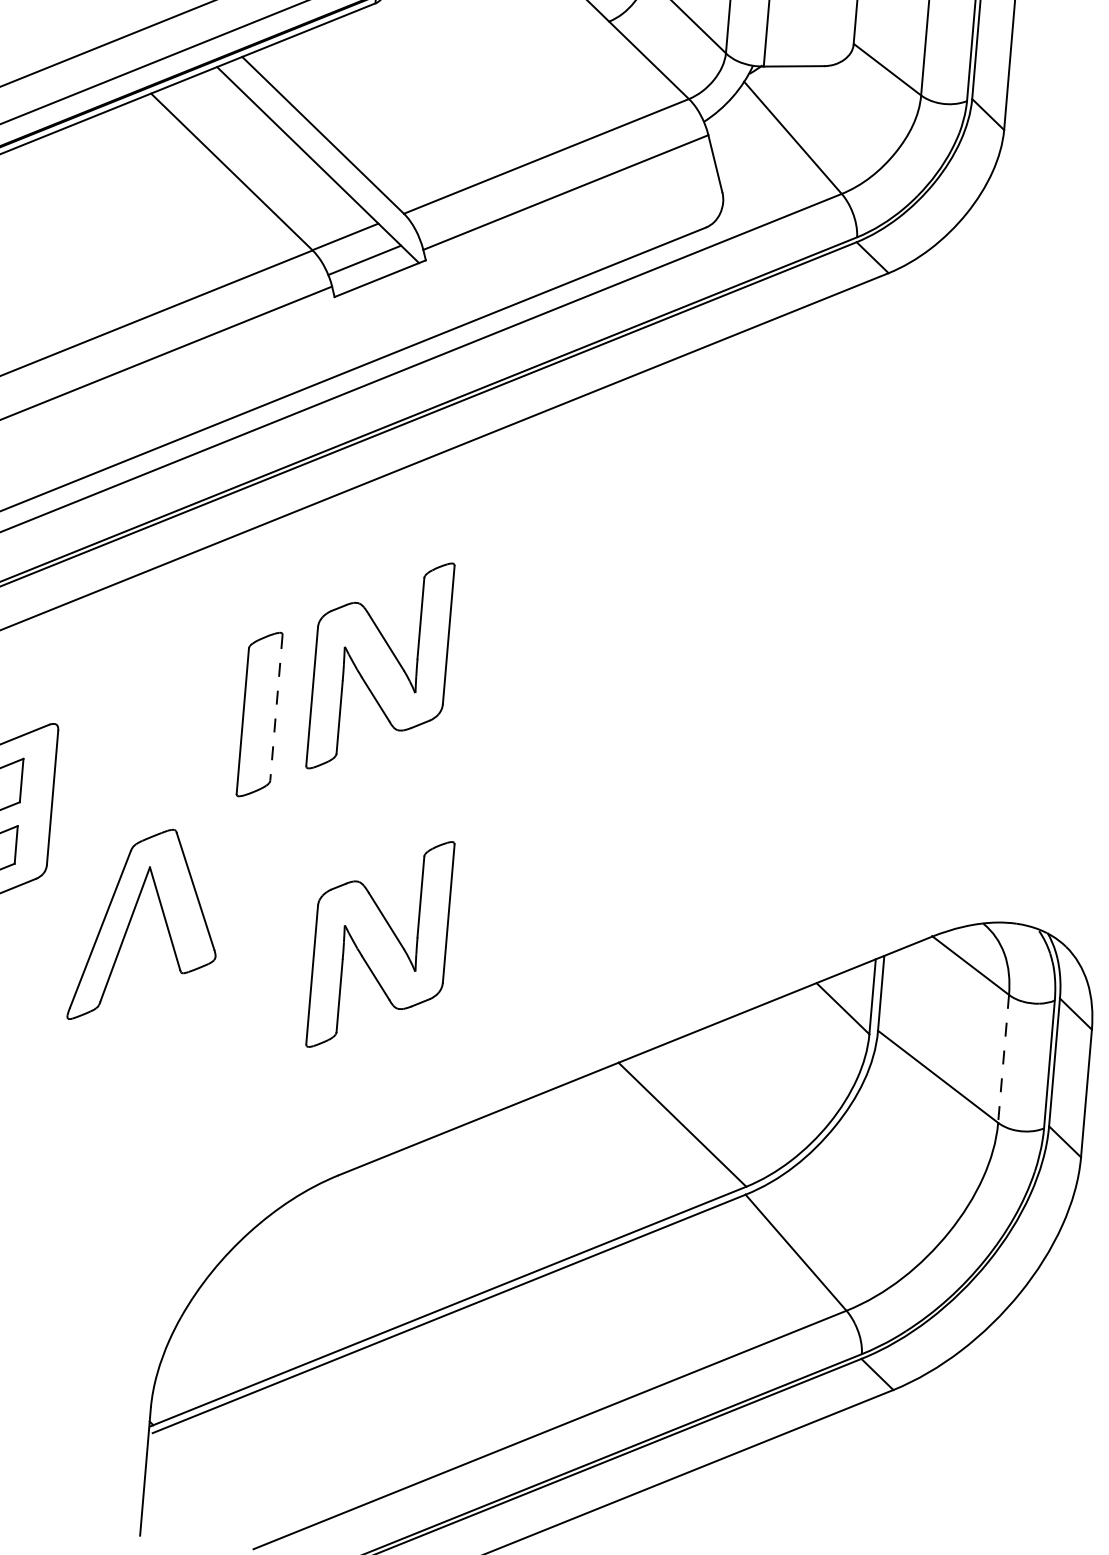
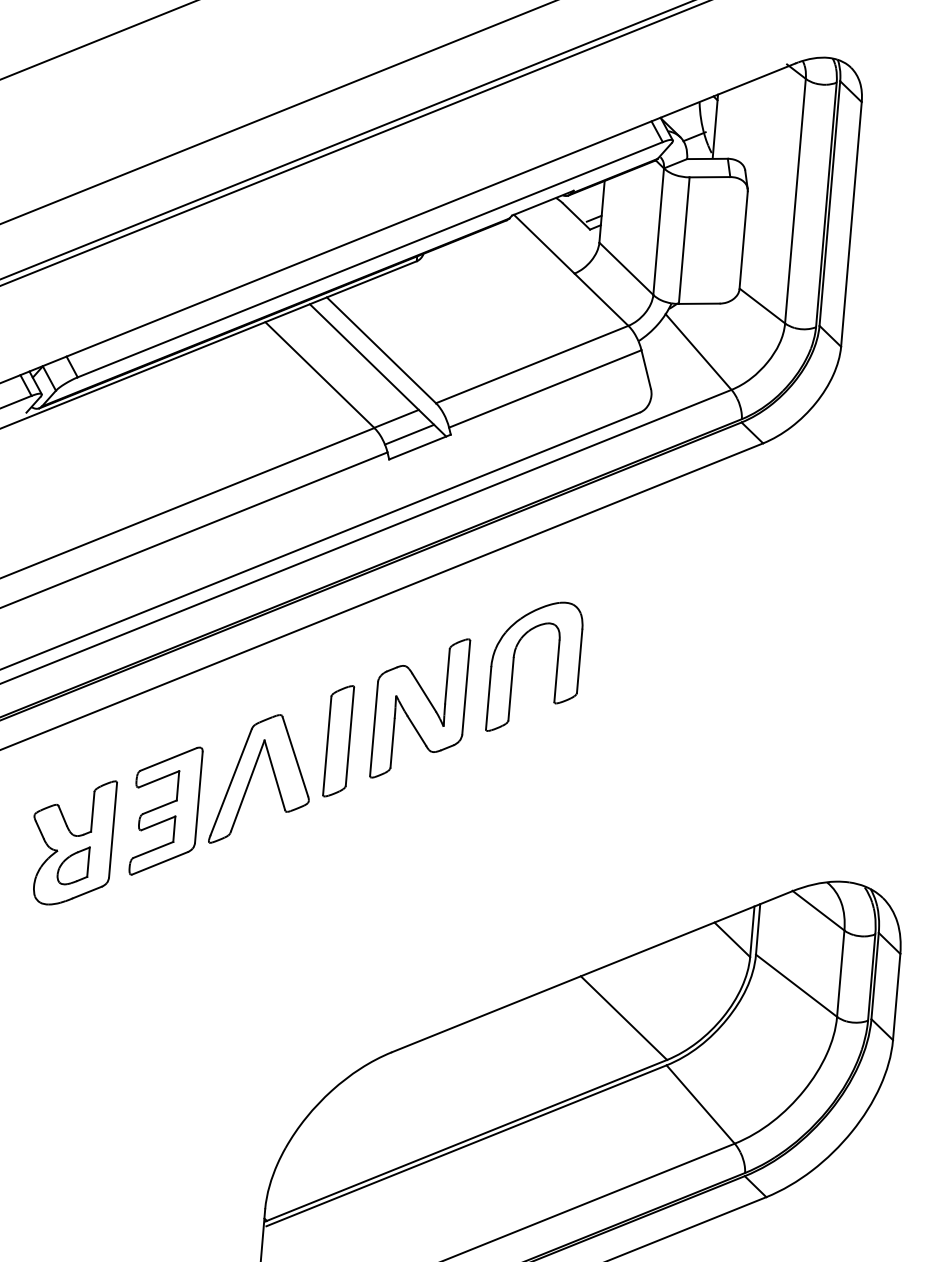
part: (520, 600) -> (514, 664), added
line: (275, 708) -> (349, 737), dashed -> solid
part: (132, 920) -> (252, 776), moved
part: (380, 944) -> (420, 896), removed
line: (1003, 1060) -> (840, 974), dashed -> solid

